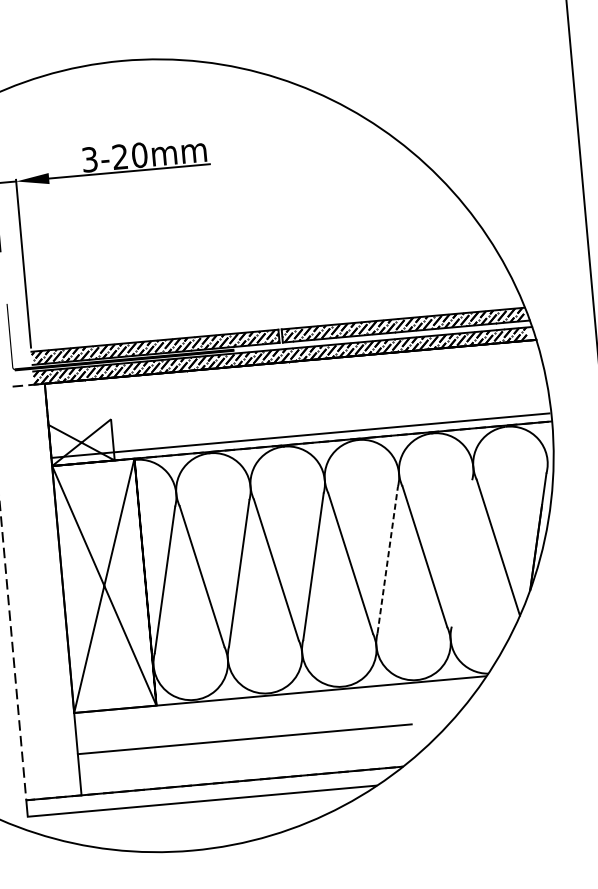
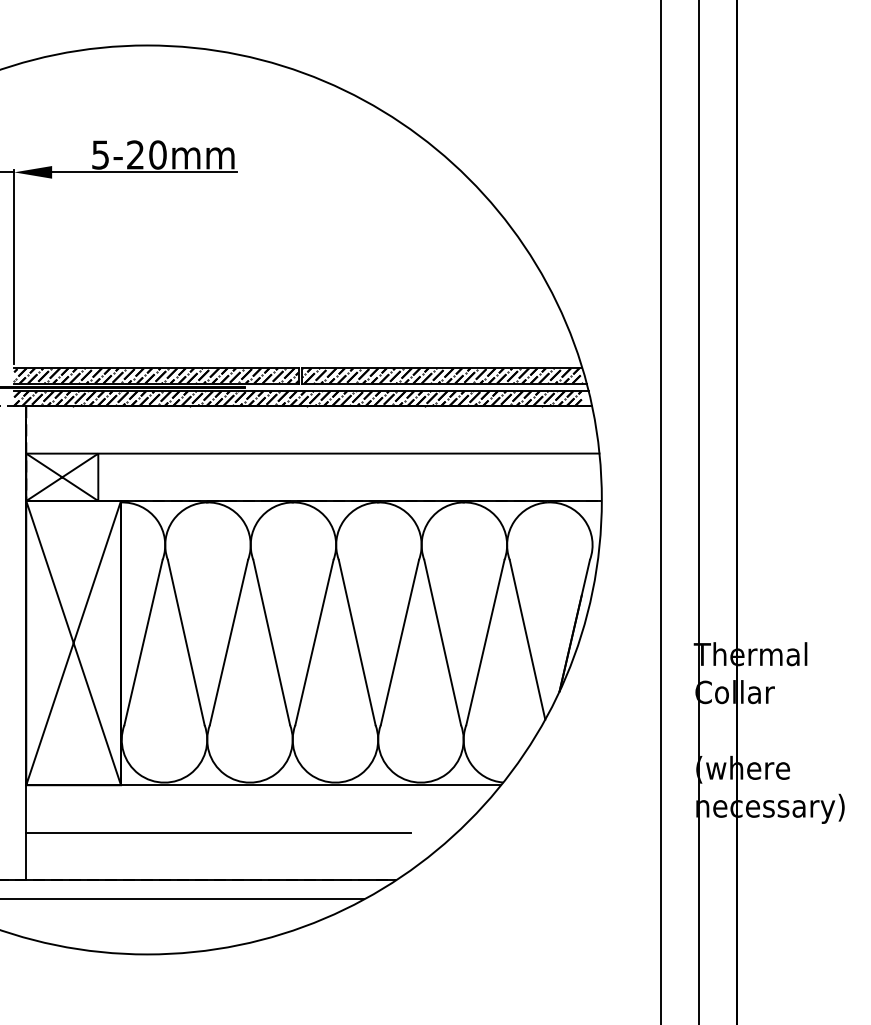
text: (89, 159) -> (100, 154), 3-20mm -> 5-20mm
line: (300, 435) -> (312, 453), moved
line: (462, 553) -> (485, 642), added
line: (387, 560) -> (399, 642), dashed -> solid

